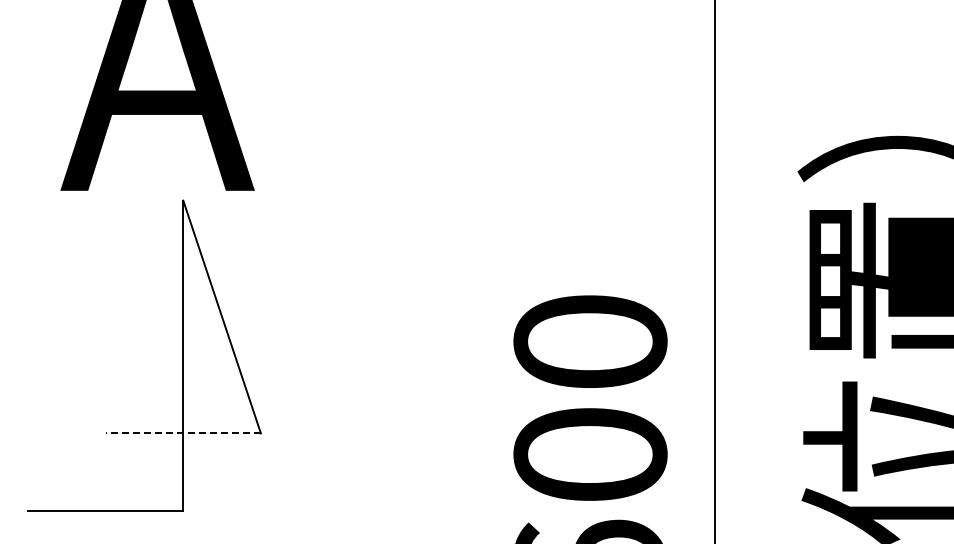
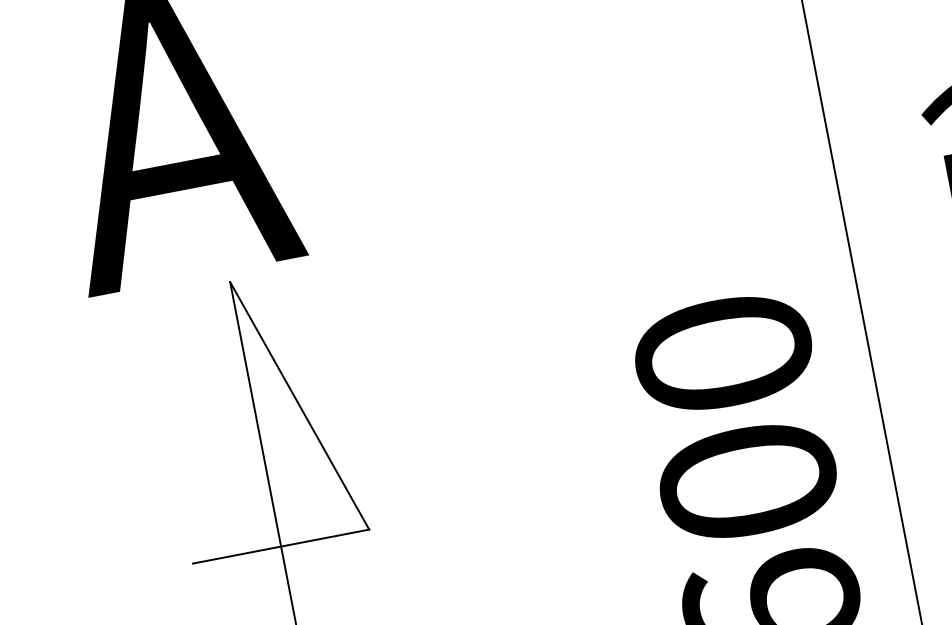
line: (183, 433) -> (281, 546), dashed -> solid

